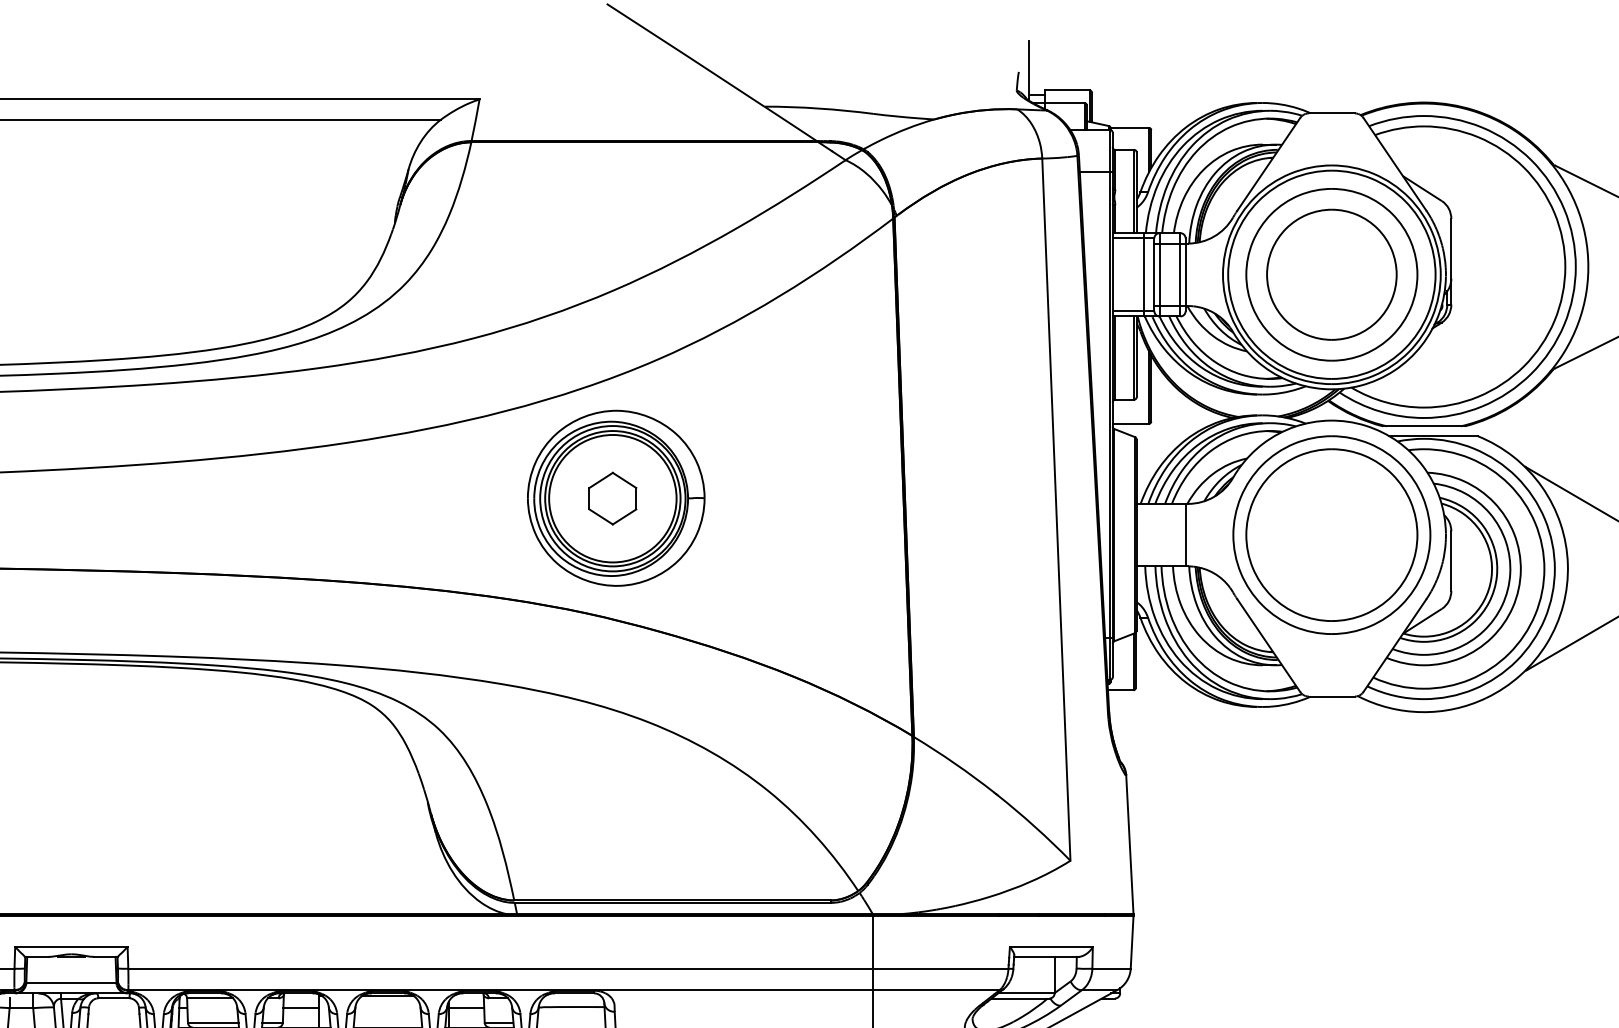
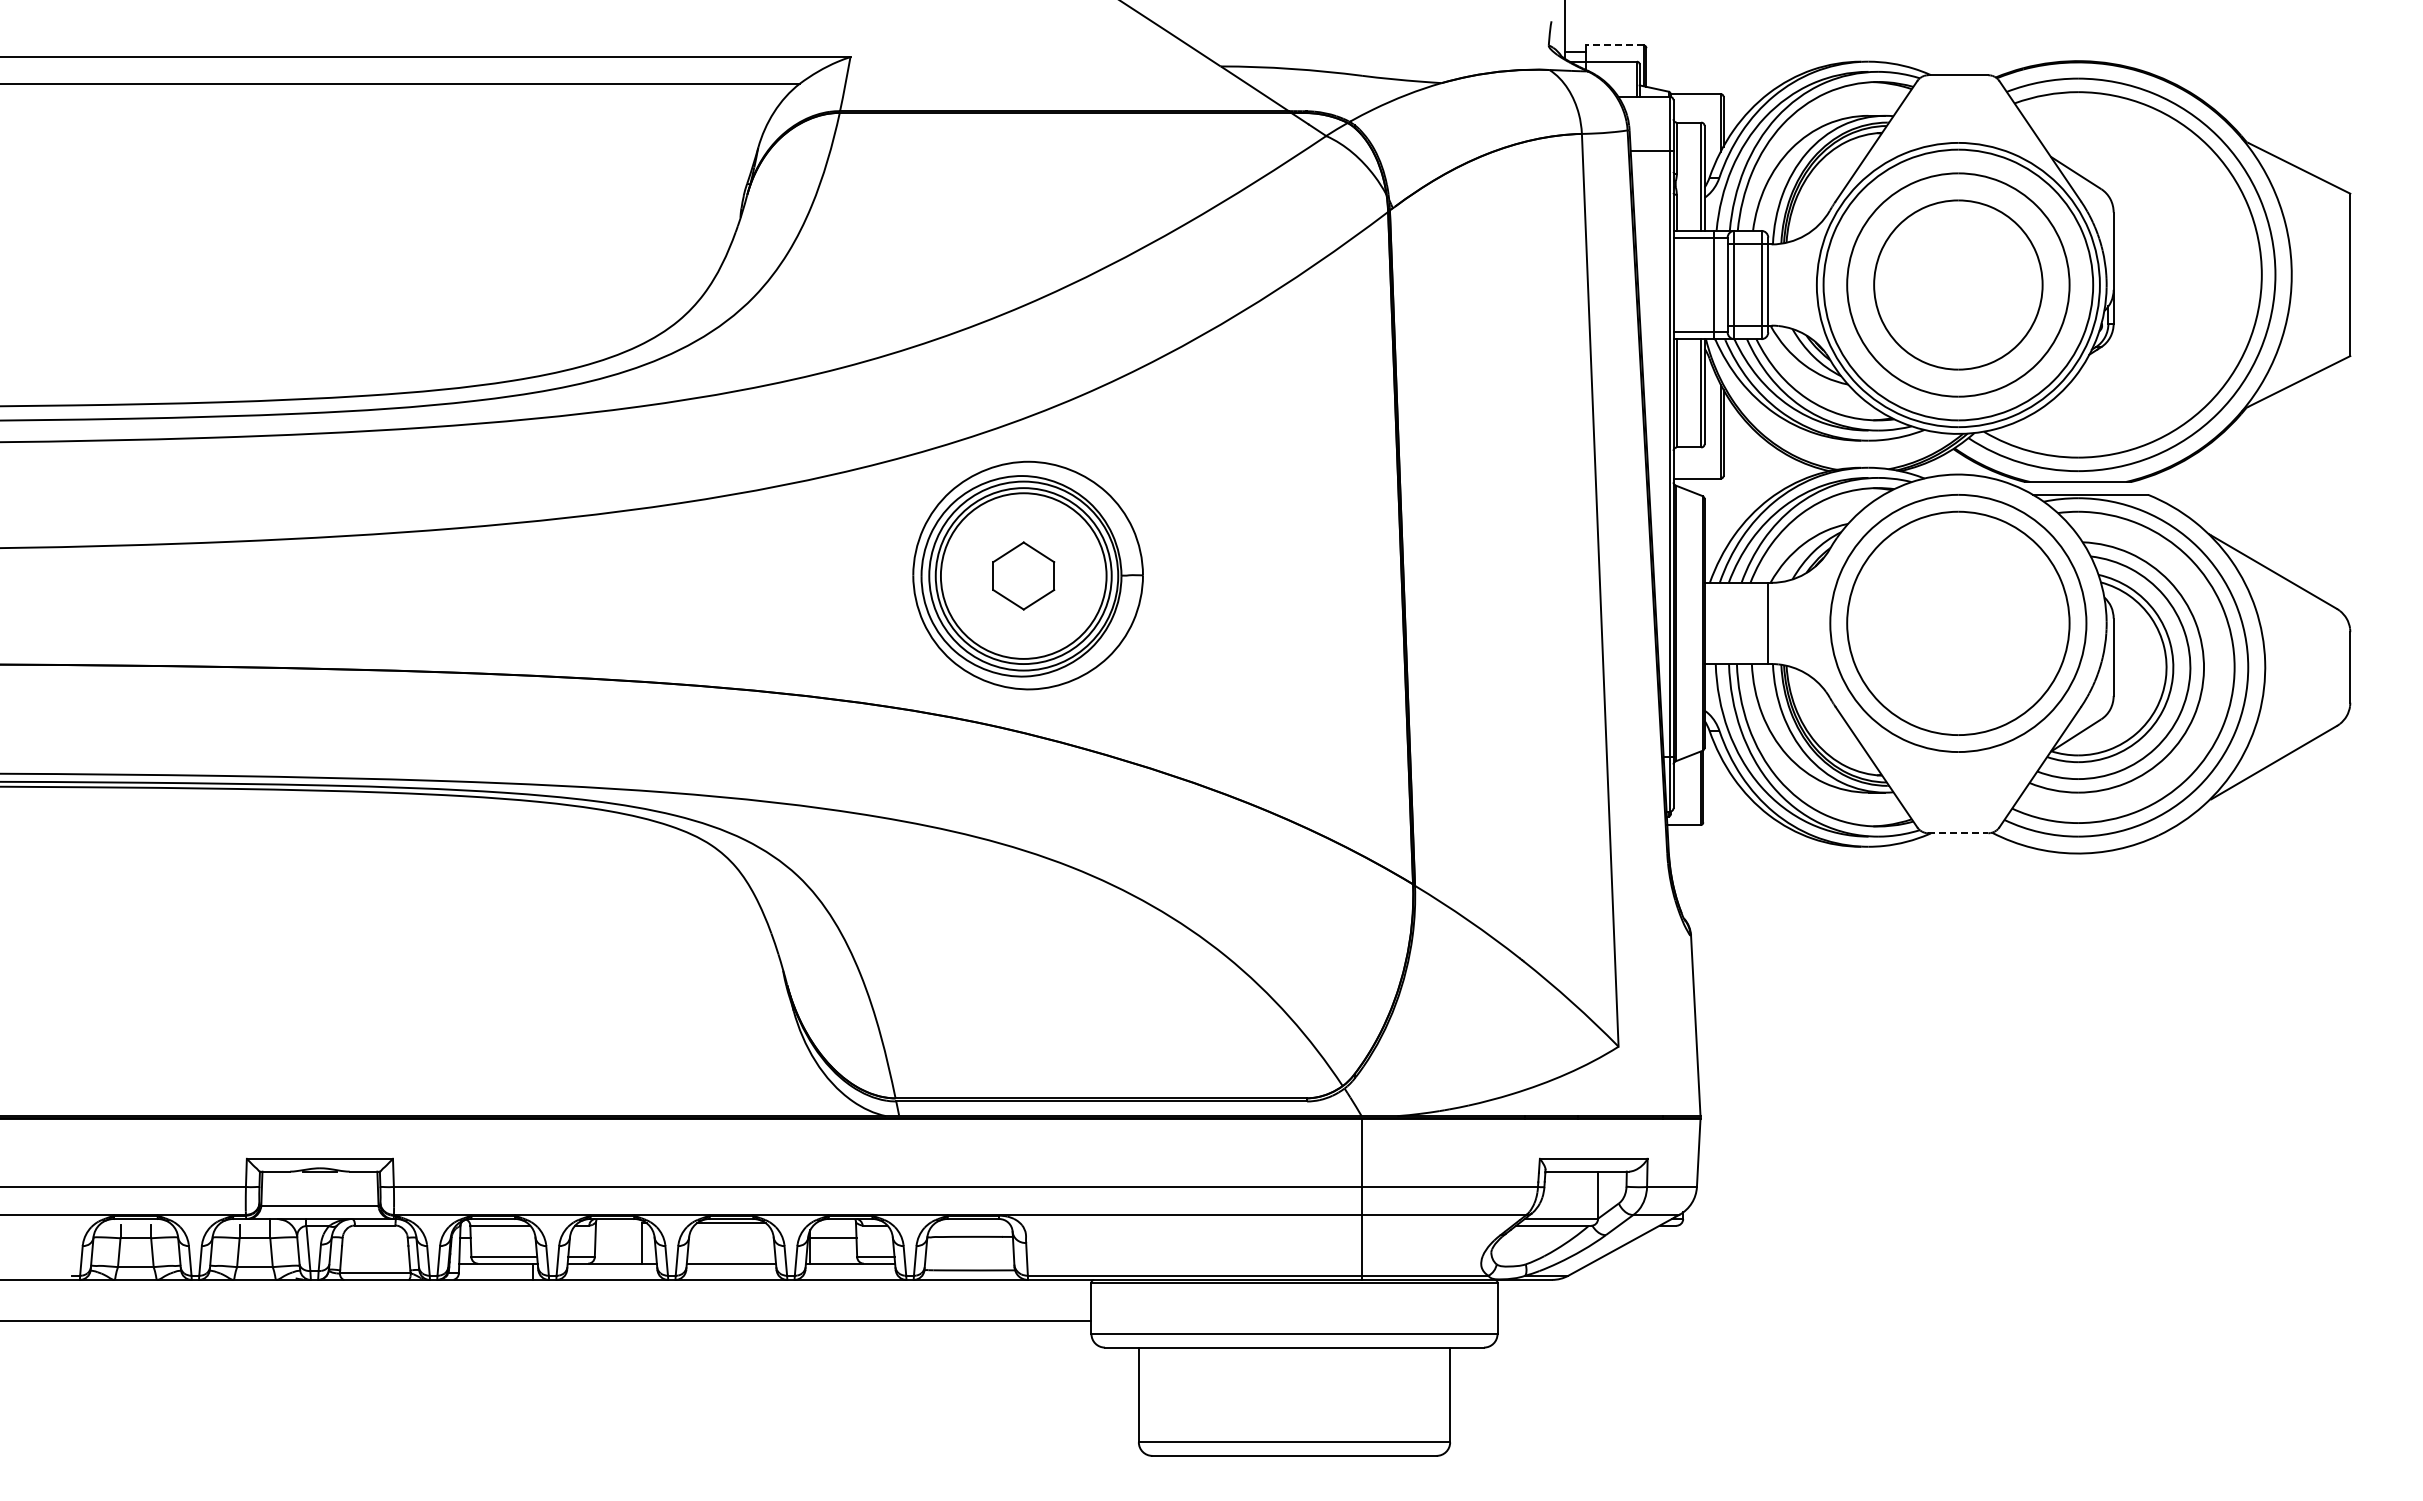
line: (1067, 90) -> (1614, 45), solid -> dashed
line: (1331, 696) -> (1958, 833), solid -> dashed
line: (301, 1008) -> (618, 1238), removed

